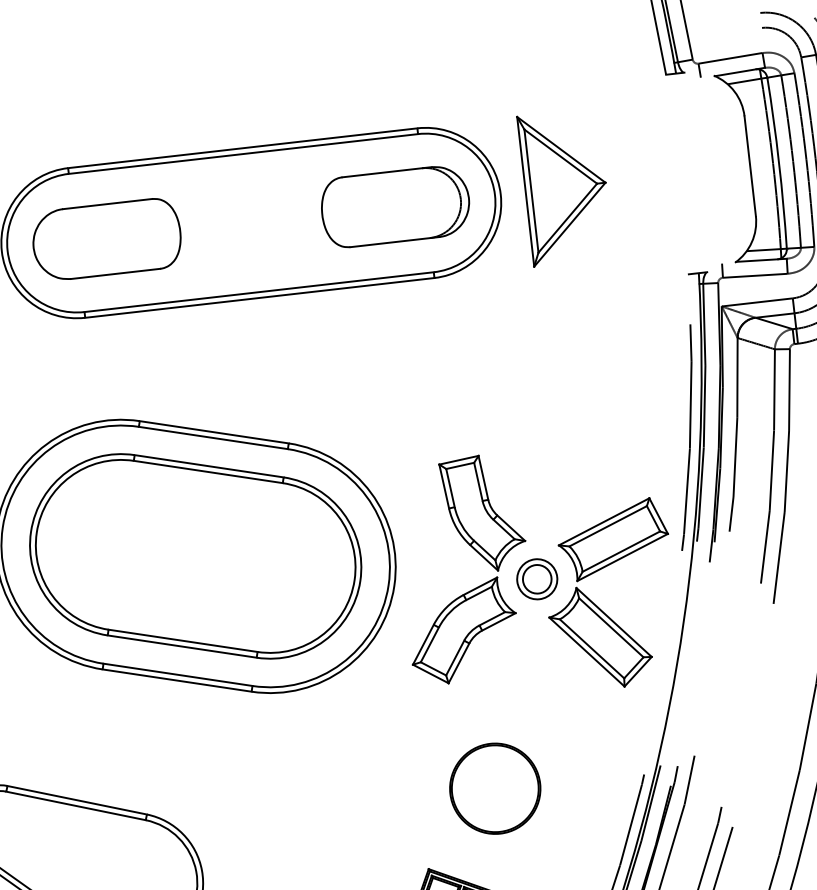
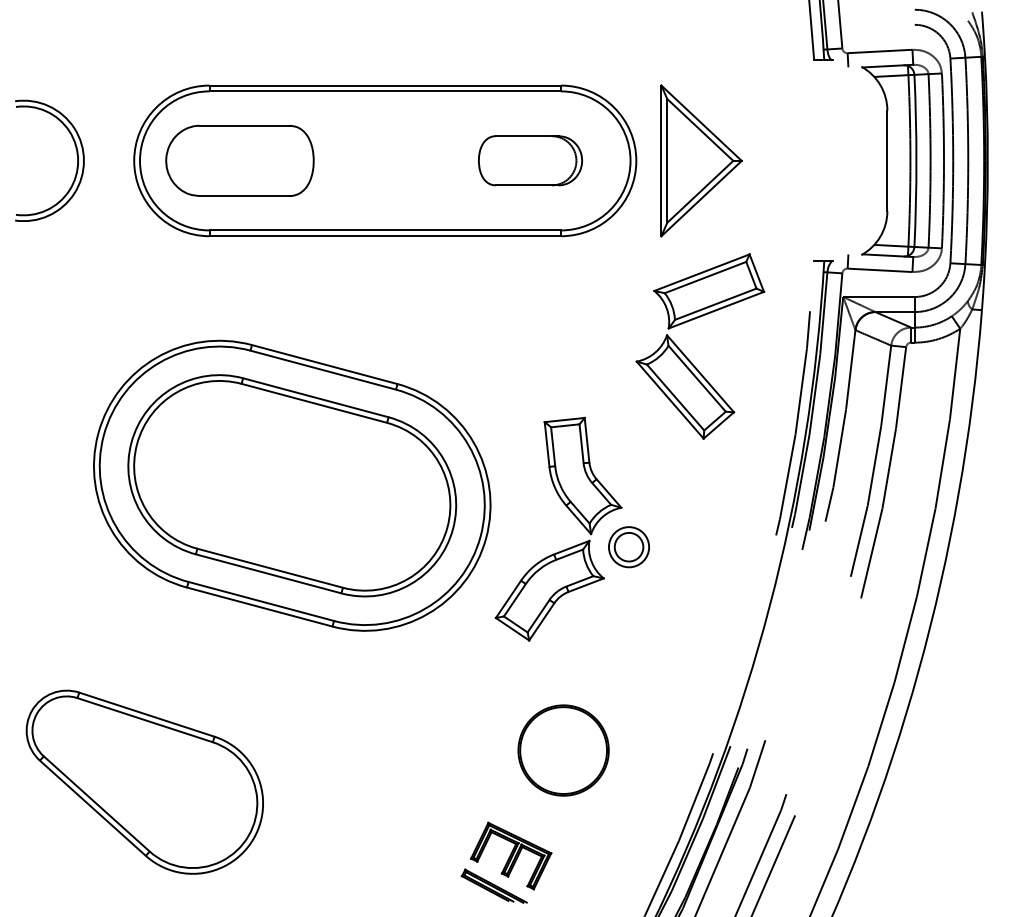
part: (395, 206) -> (530, 160), size x0.7
part: (600, 608) -> (688, 358), moved

